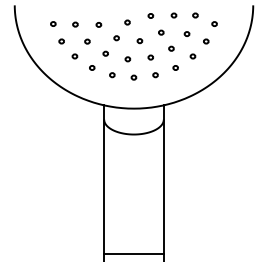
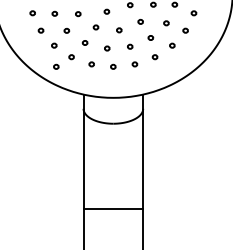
part: (76, 77) -> (55, 66), added
line: (133, 253) -> (112, 208), moved

